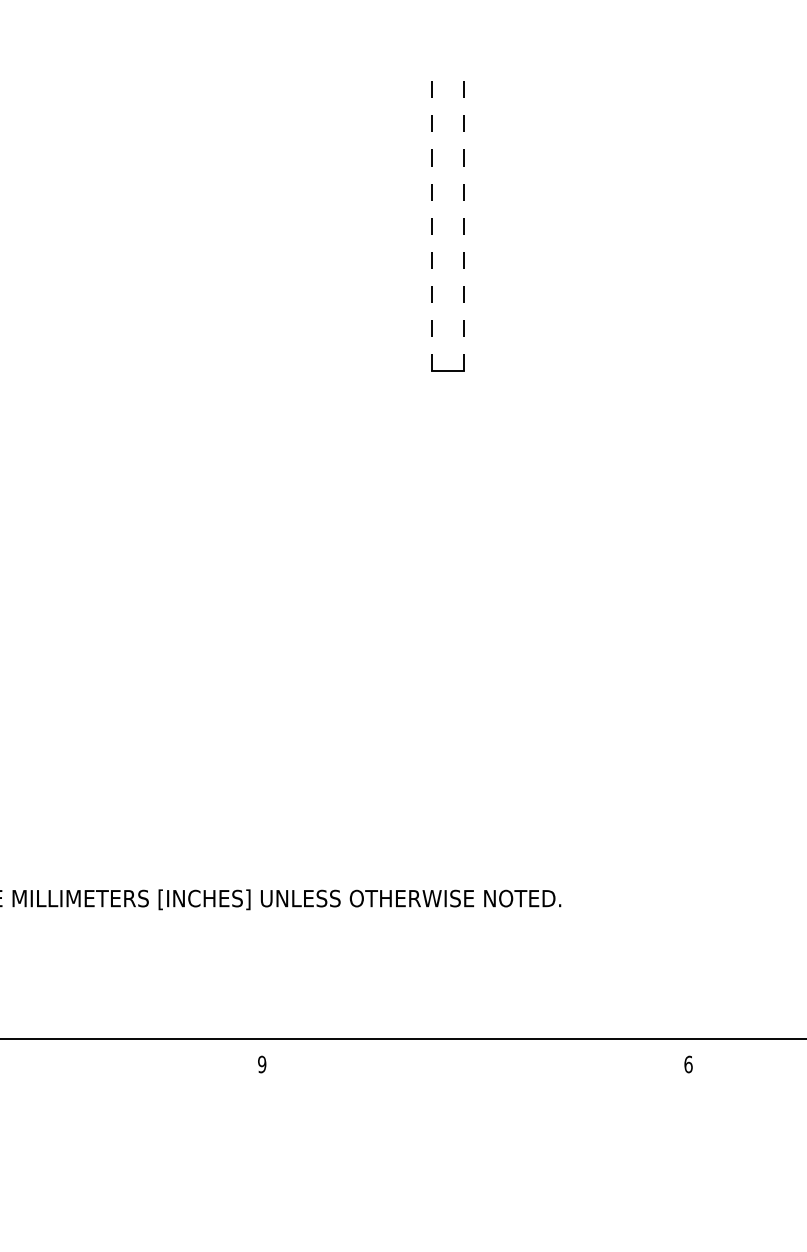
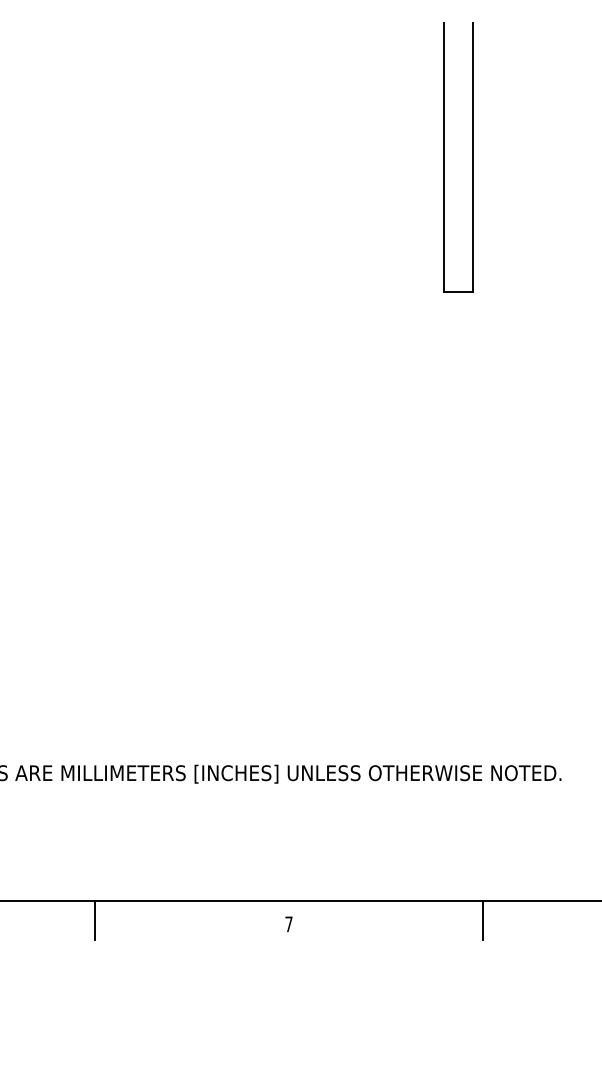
line: (431, 223) -> (443, 157), dashed -> solid
line: (464, 223) -> (473, 157), dashed -> solid
line: (49, 1059) -> (95, 919), added
line: (475, 1059) -> (483, 919), added
text: (262, 1064) -> (289, 924), 9 -> 7

